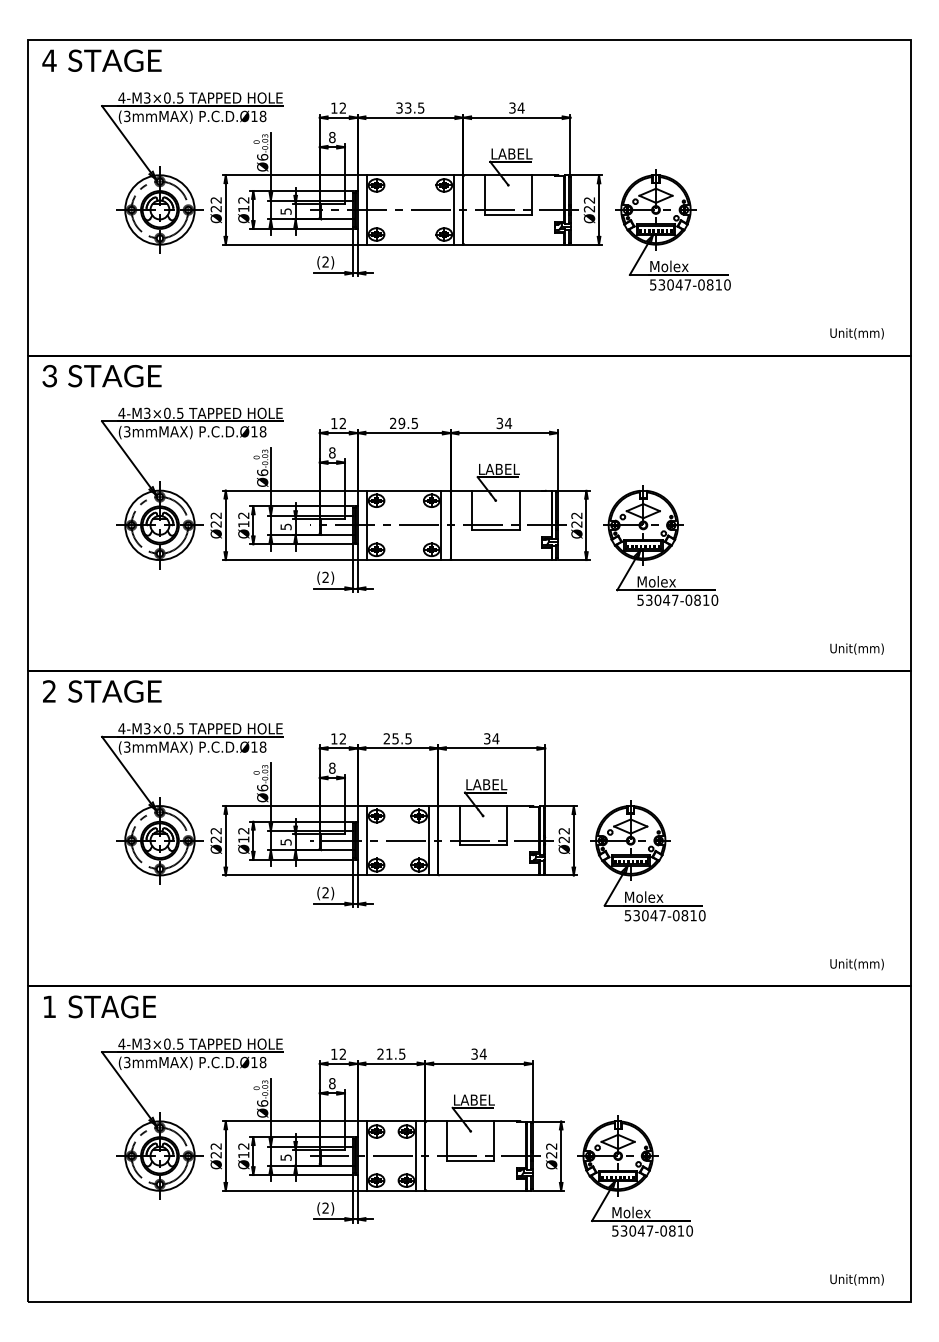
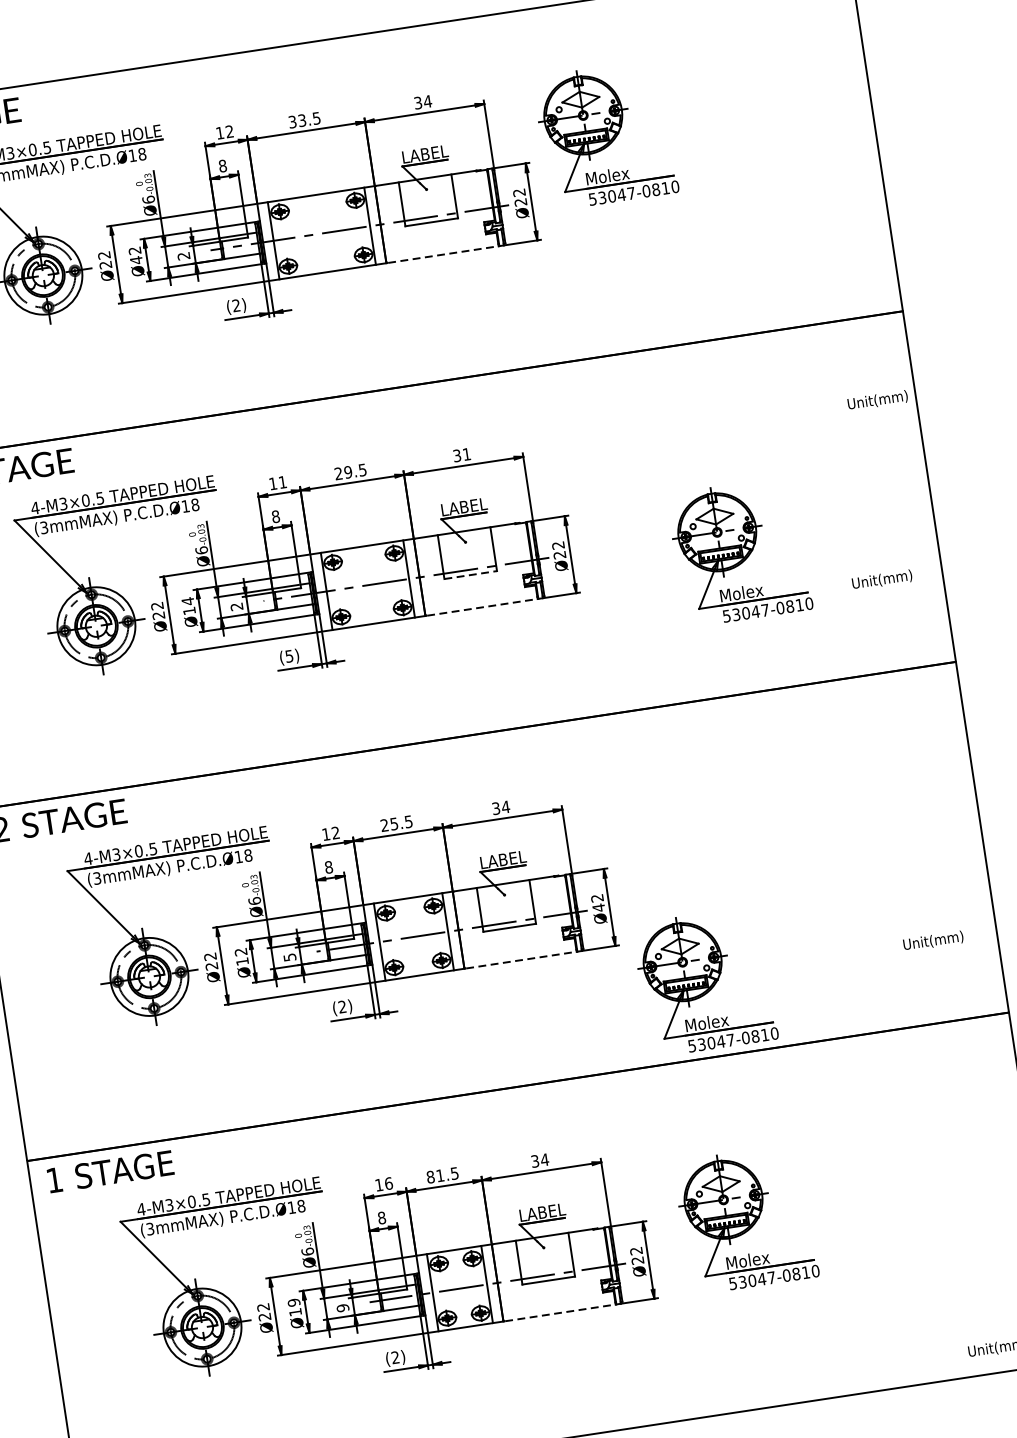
text: (243, 208) -> (136, 259), Ø12 -> Ø42
text: (285, 211) -> (183, 256), 5 -> 2
part: (672, 229) -> (604, 134), moved
line: (514, 244) -> (443, 254), solid -> dashed
text: (856, 333) -> (877, 400), moved
text: (342, 422) -> (282, 481), 12 -> 11
text: (508, 423) -> (466, 454), 34 -> 31
text: (243, 515) -> (187, 601), Ø12 -> Ø14
text: (285, 526) -> (236, 606), 5 -> 2
line: (495, 530) -> (470, 575), solid -> dashed
part: (660, 545) -> (739, 551), moved
line: (501, 560) -> (482, 607), solid -> dashed
text: (325, 577) -> (289, 656), (2) -> (5)
text: (856, 648) -> (881, 579), moved
text: (563, 839) -> (597, 907), Ø22 -> Ø42
part: (647, 860) -> (704, 981), moved
line: (489, 875) -> (521, 960), solid -> dashed
text: (856, 964) -> (932, 941), moved
text: (342, 1053) -> (388, 1182), 12 -> 16
text: (380, 1053) -> (430, 1176), 21.5 -> 81.5
text: (243, 1146) -> (293, 1302), Ø12 -> Ø19
text: (285, 1157) -> (342, 1308), 5 -> 9
part: (634, 1175) -> (745, 1218), moved
line: (476, 1190) -> (560, 1312), solid -> dashed

